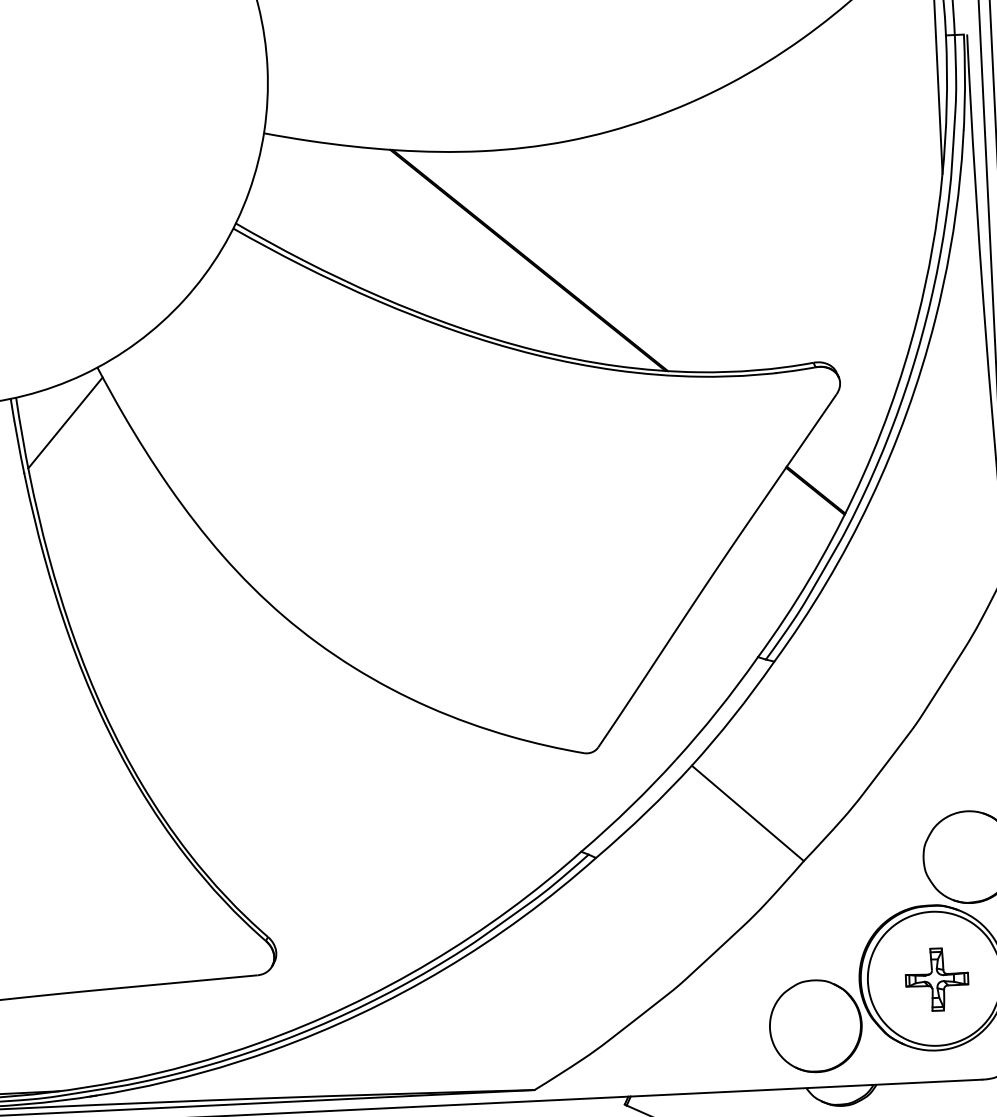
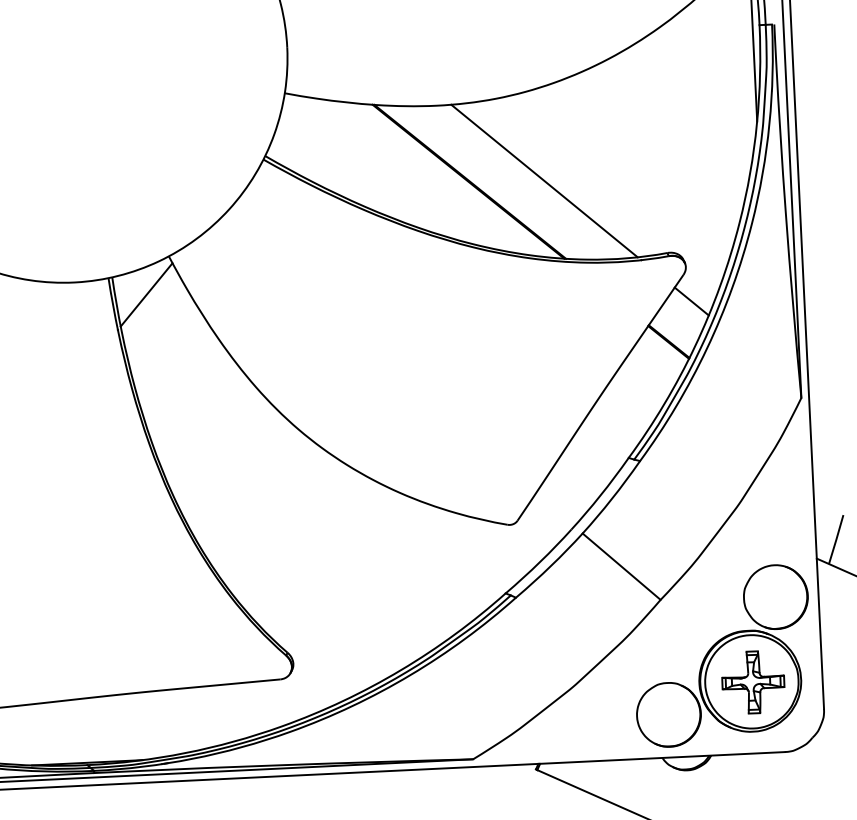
line: (637, 258) -> (544, 180), added
line: (848, 432) -> (691, 301), added
part: (937, 979) -> (753, 682), size x1.43

